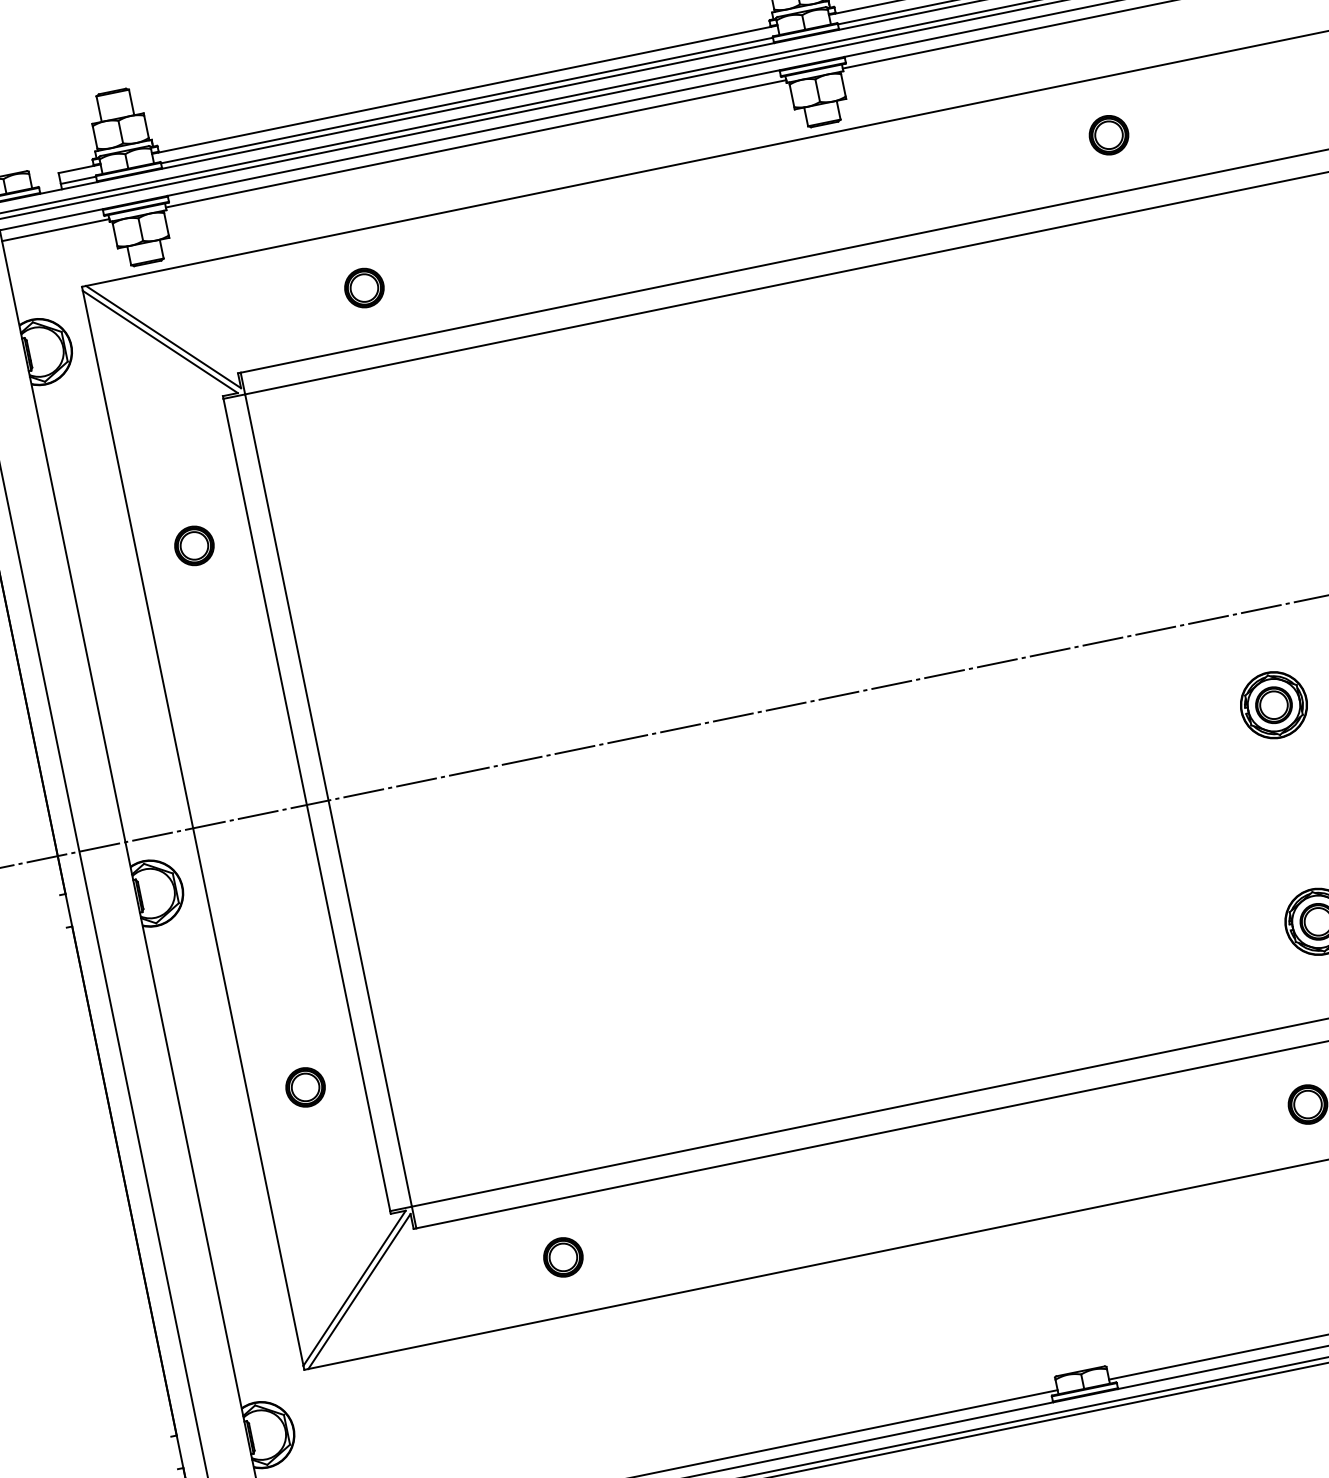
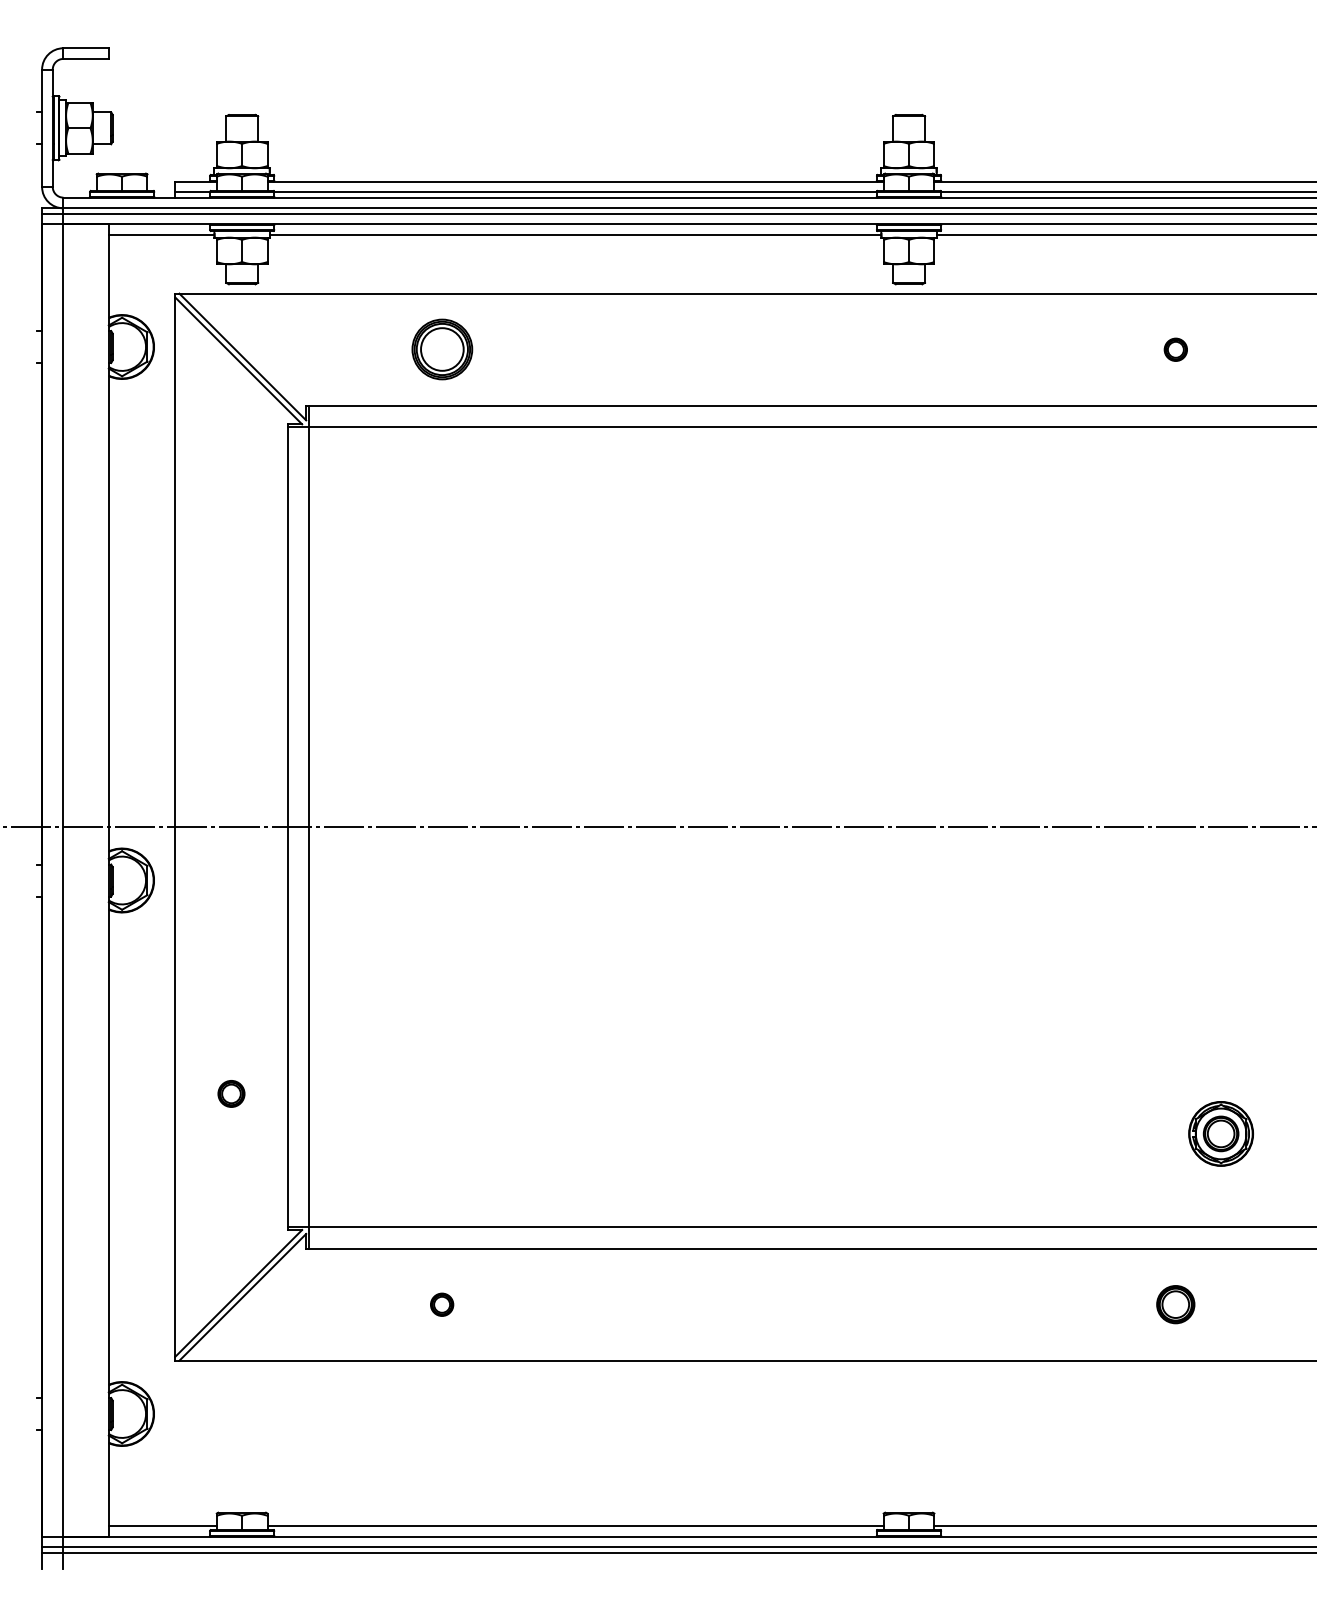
part: (1108, 135) -> (1175, 349), size x0.6
part: (363, 288) -> (441, 349), size x1.6
part: (193, 545) -> (230, 559), removed
part: (1273, 705) -> (1220, 920), removed
part: (305, 1086) -> (231, 1093), size x0.7
part: (562, 1257) -> (441, 1304), size x0.6

